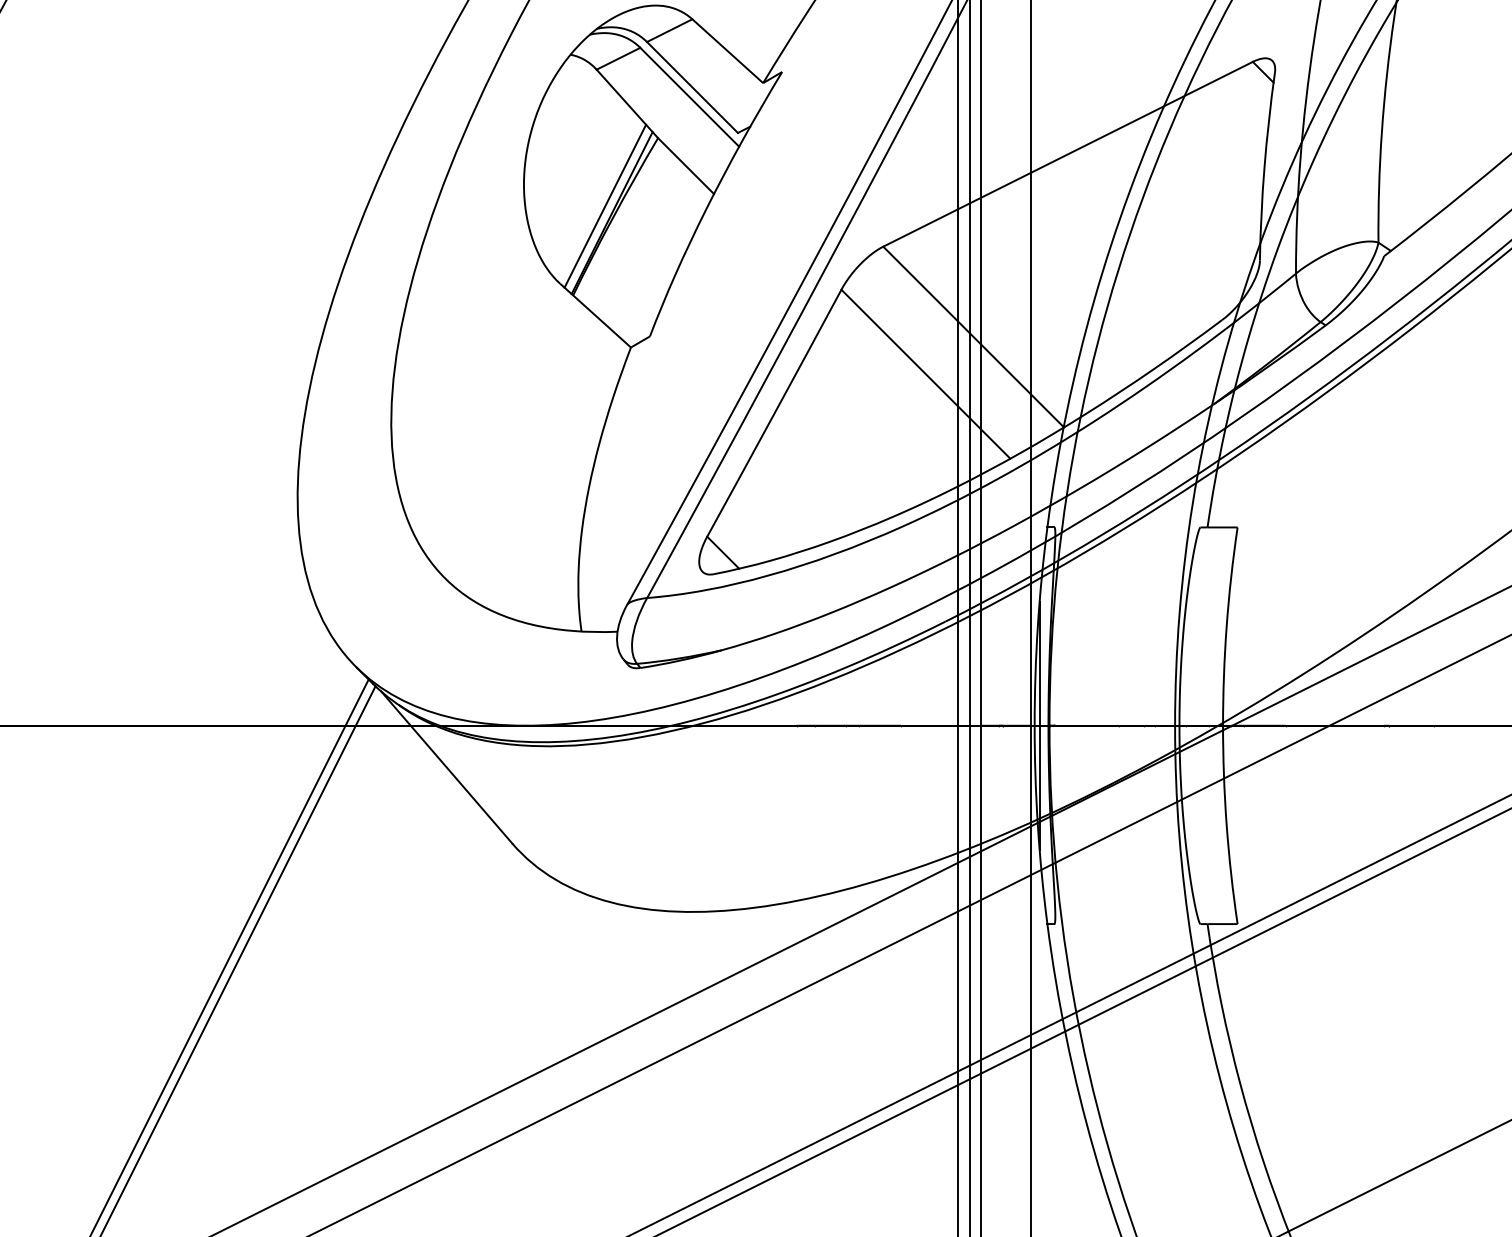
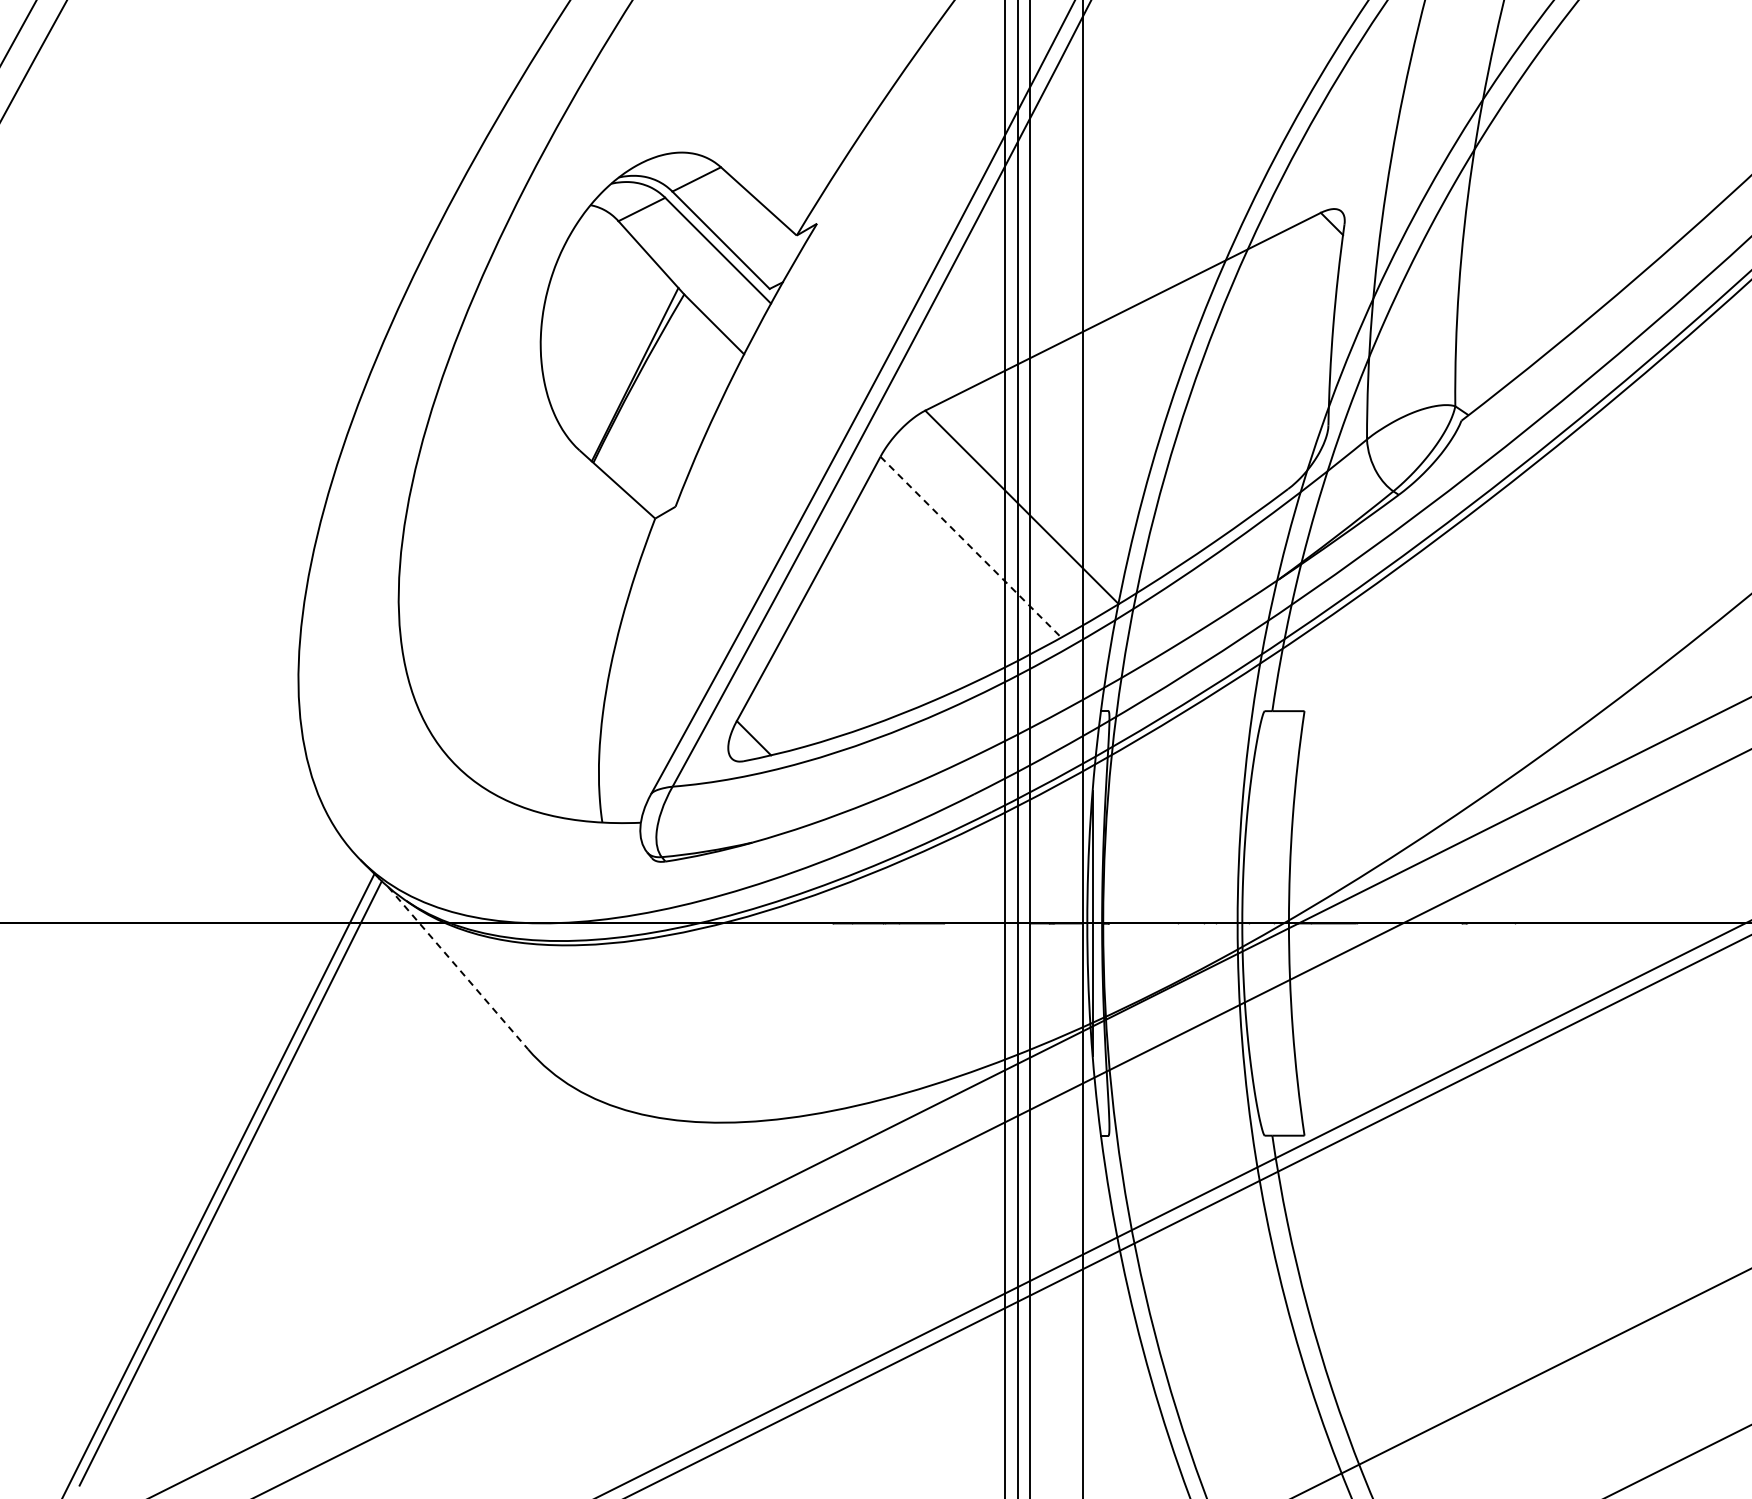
line: (605, 206) -> (627, 367), removed
line: (925, 374) -> (970, 547), solid -> dashed
line: (447, 767) -> (458, 968), solid -> dashed

